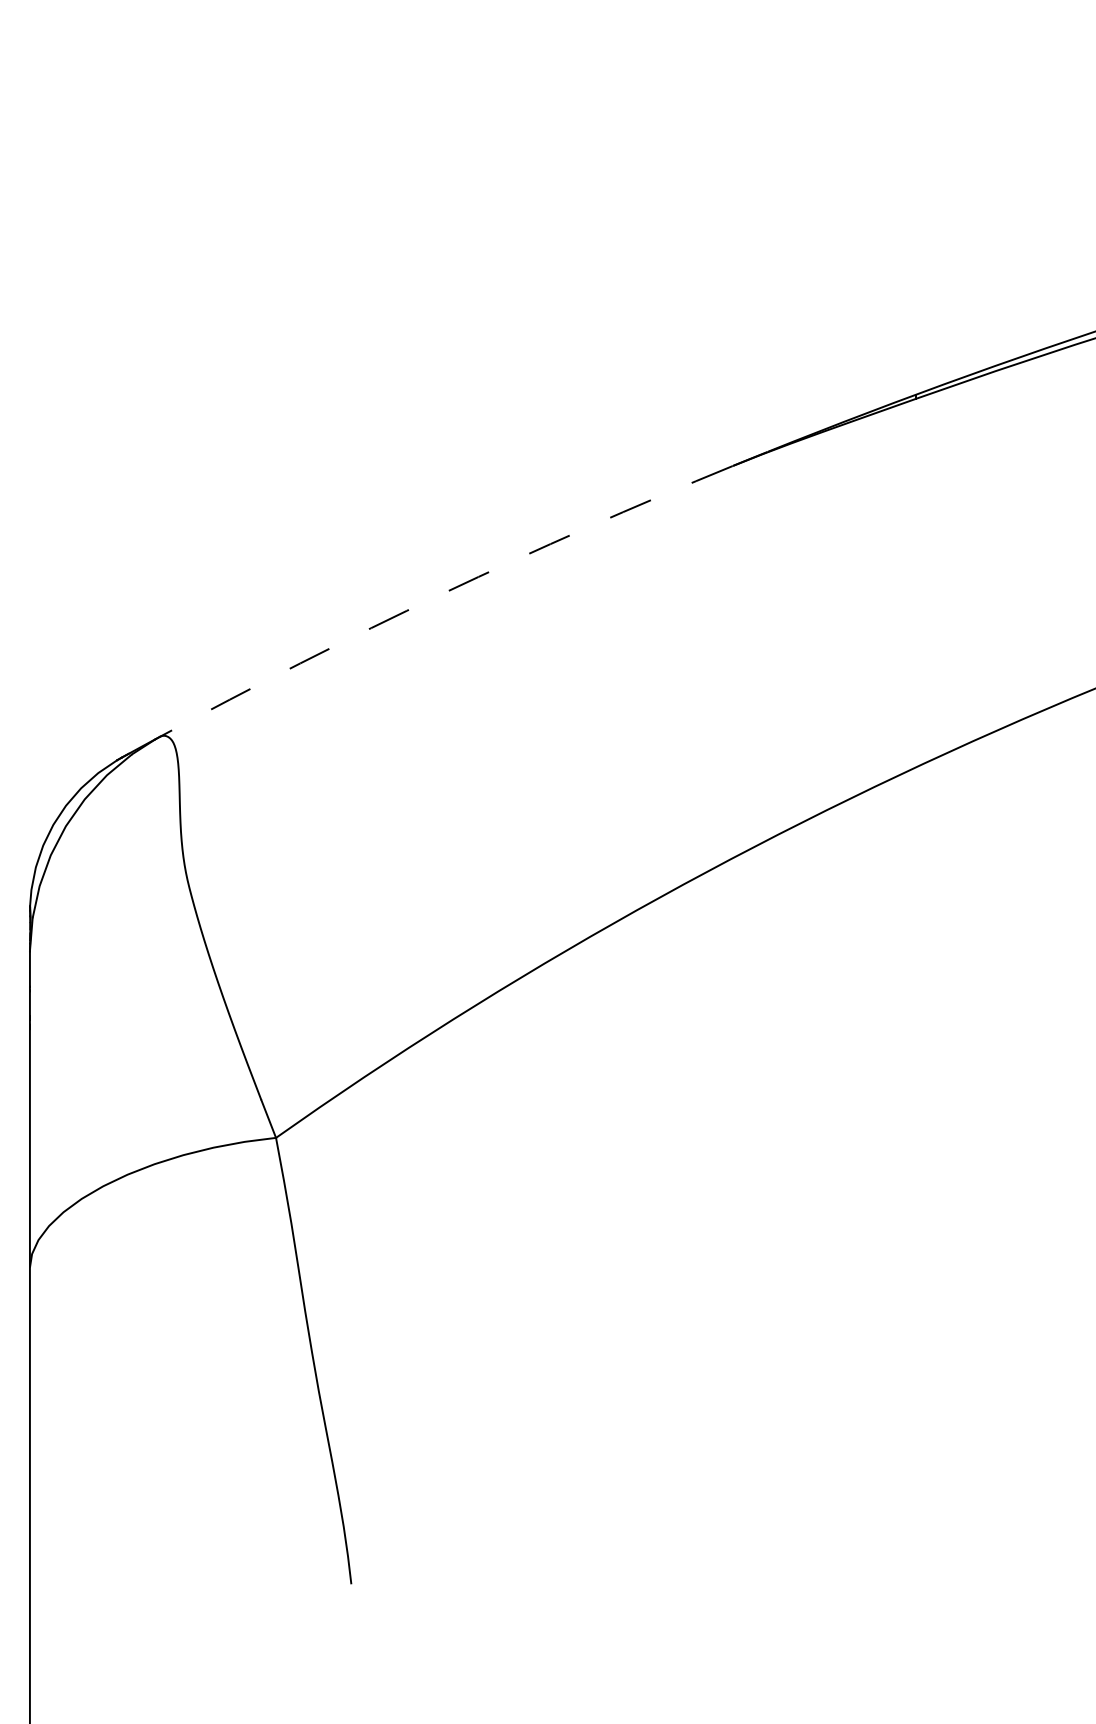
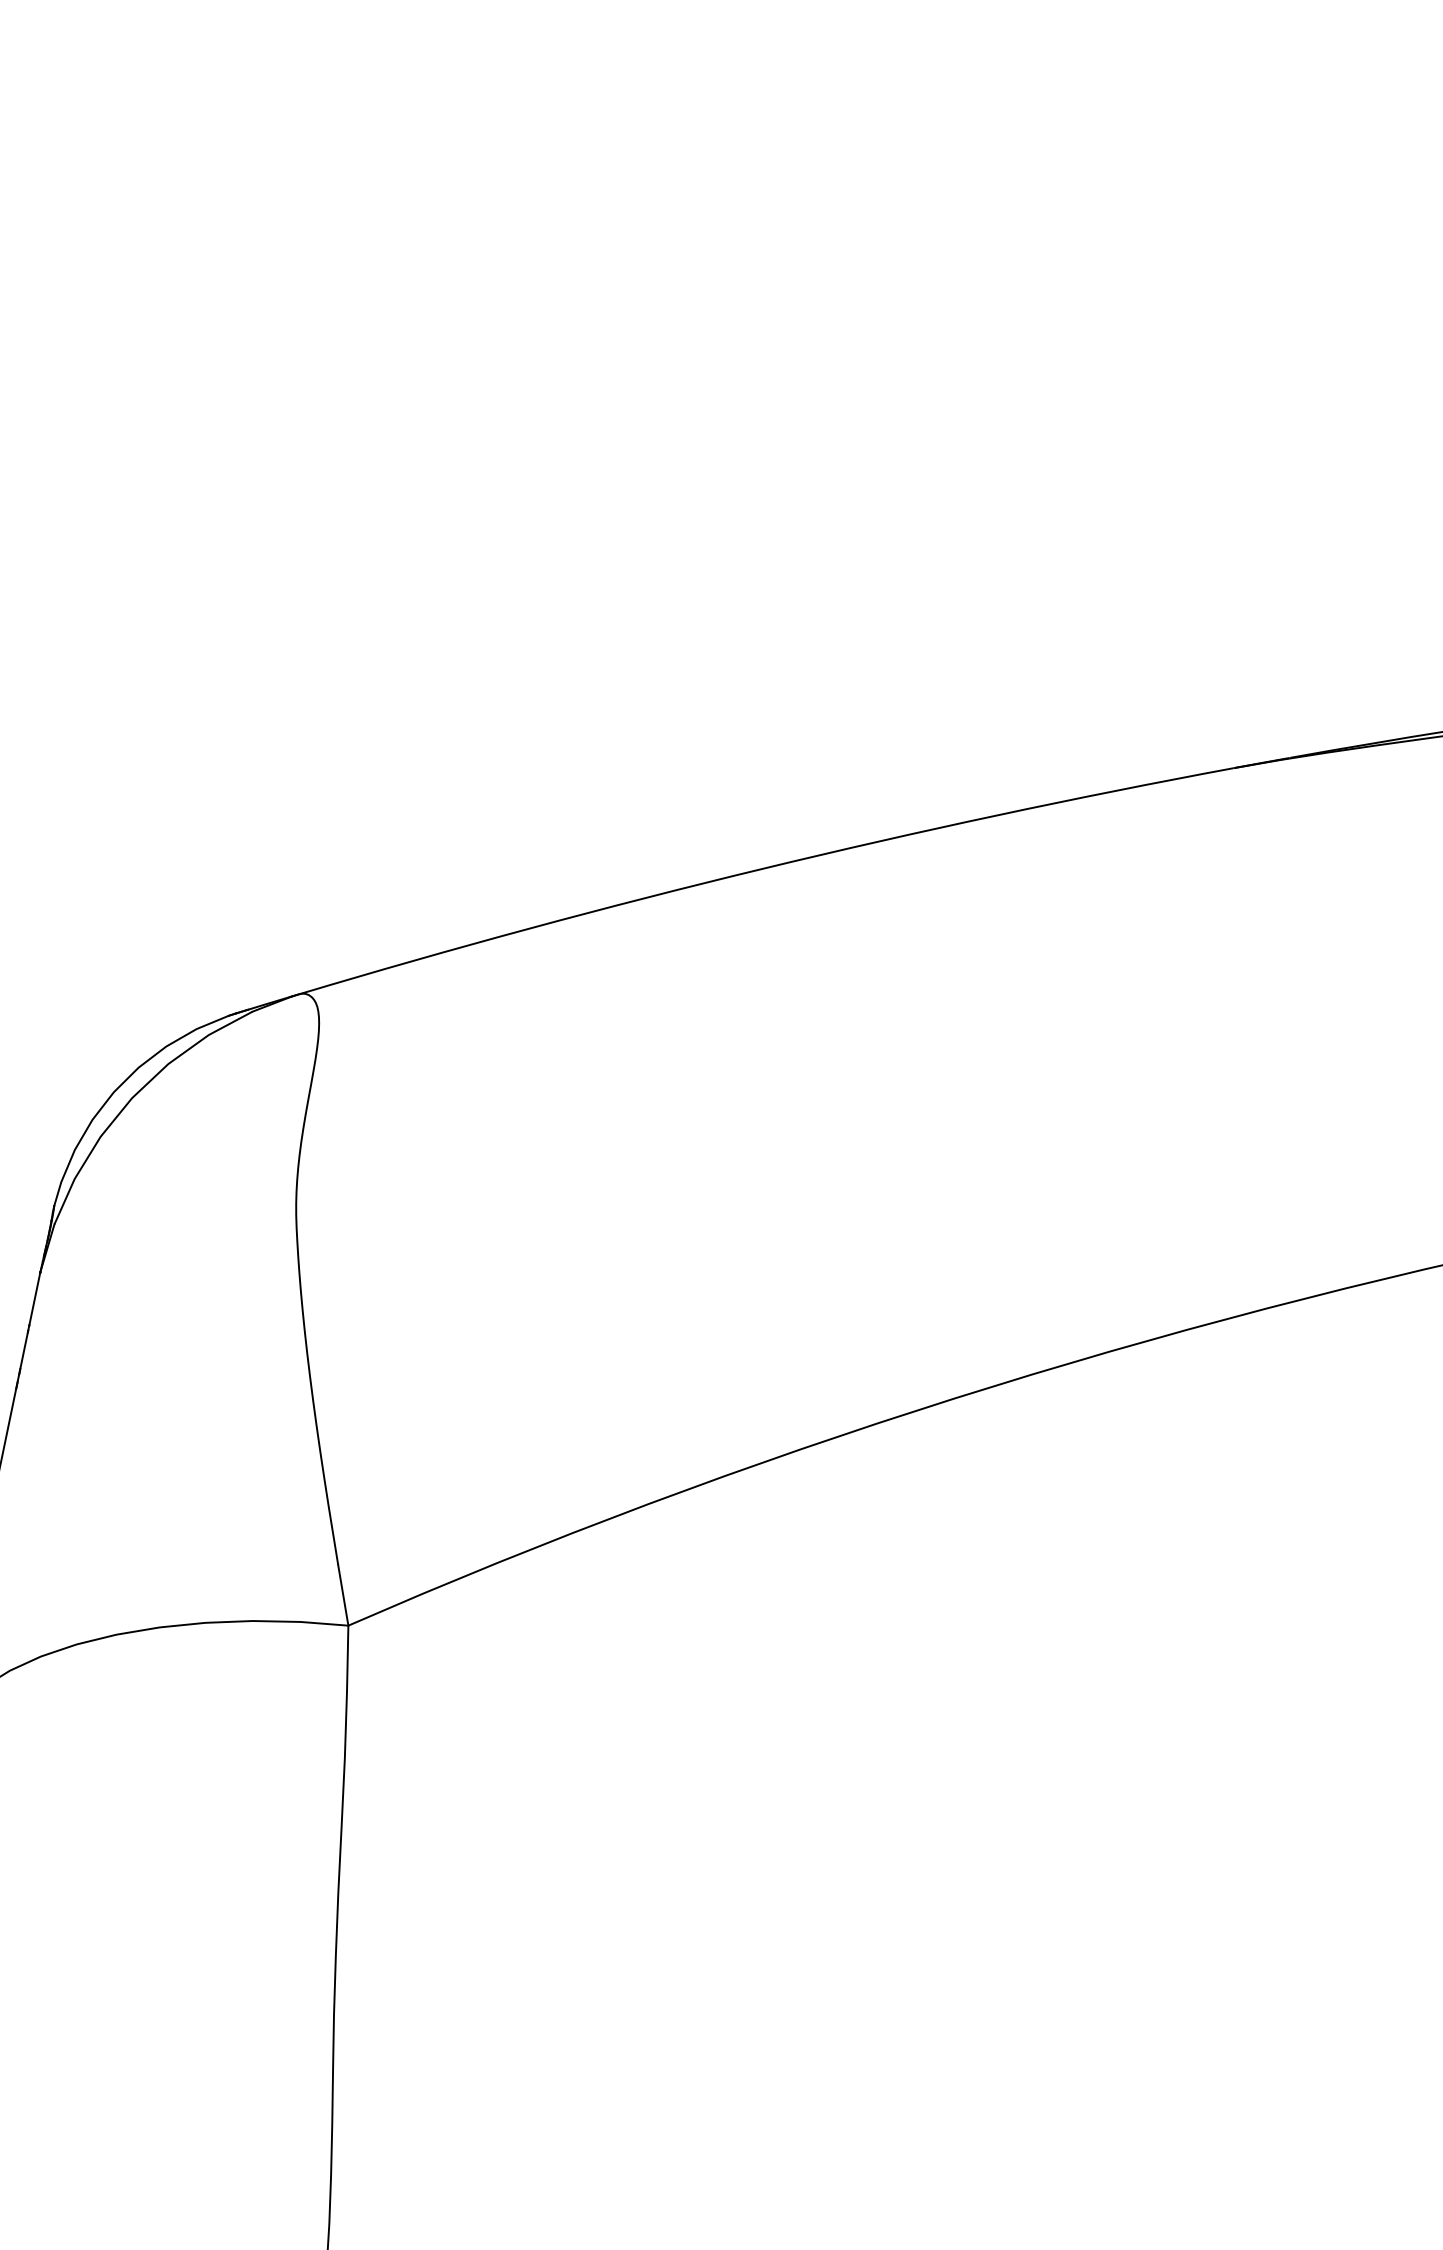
arc: (442, 593) -> (763, 868), dashed -> solid

